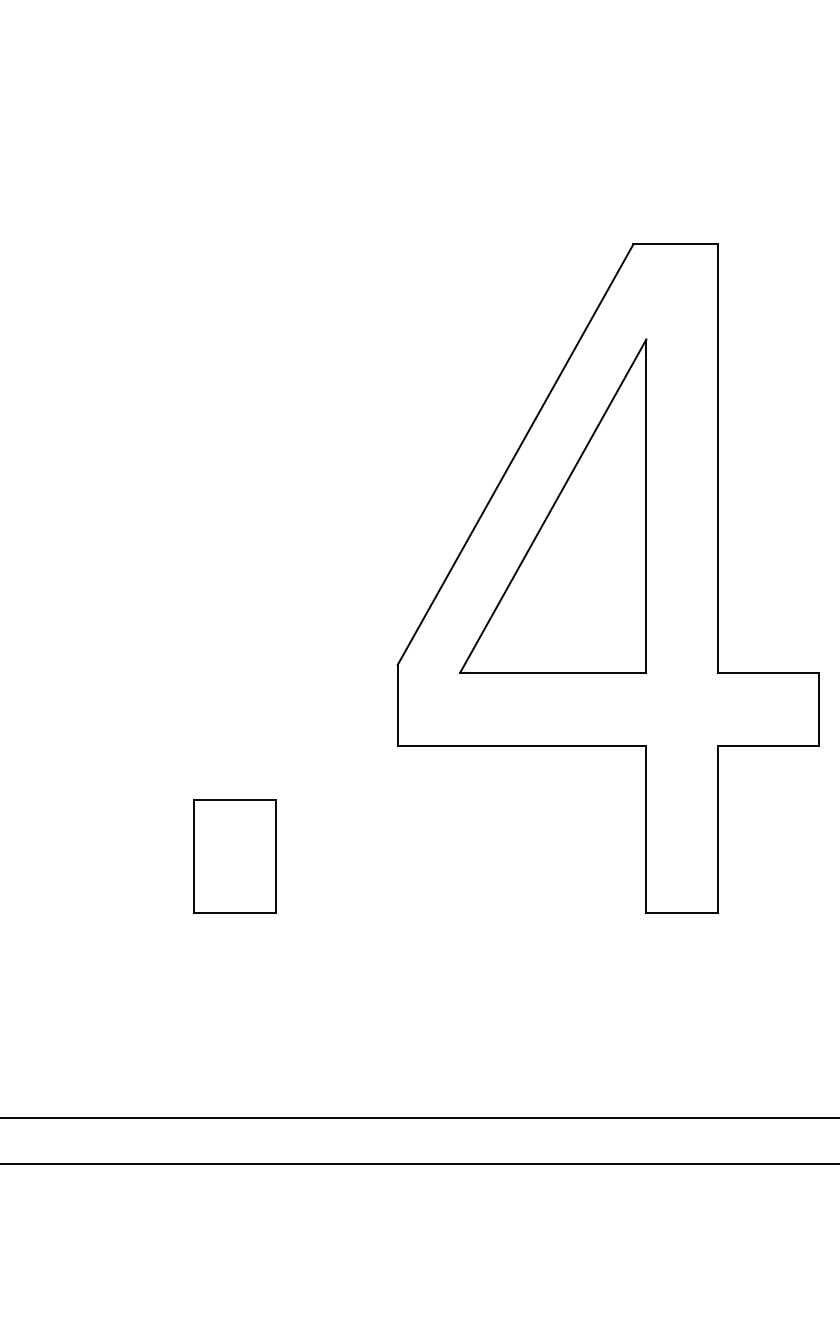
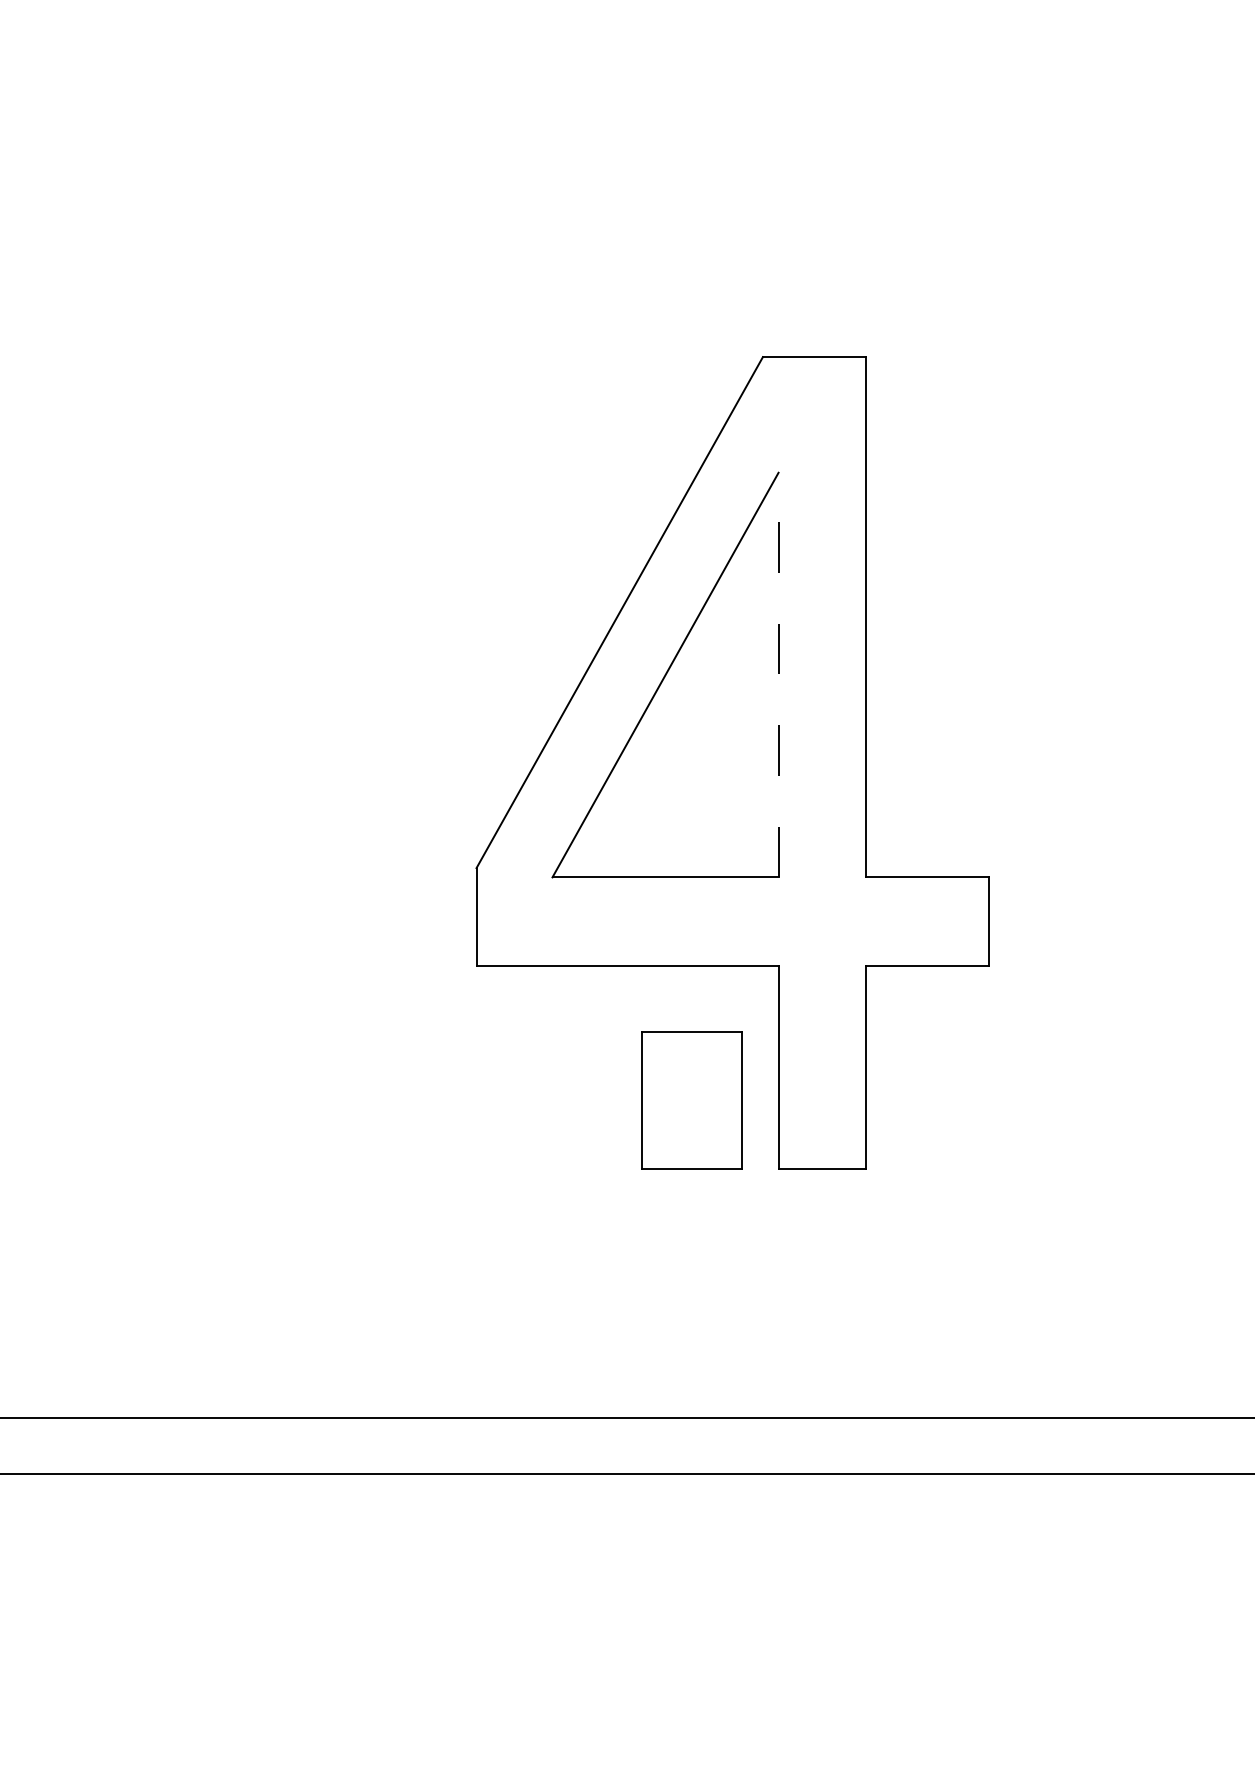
line: (646, 505) -> (778, 674), solid -> dashed
part: (234, 856) -> (691, 1100), moved

